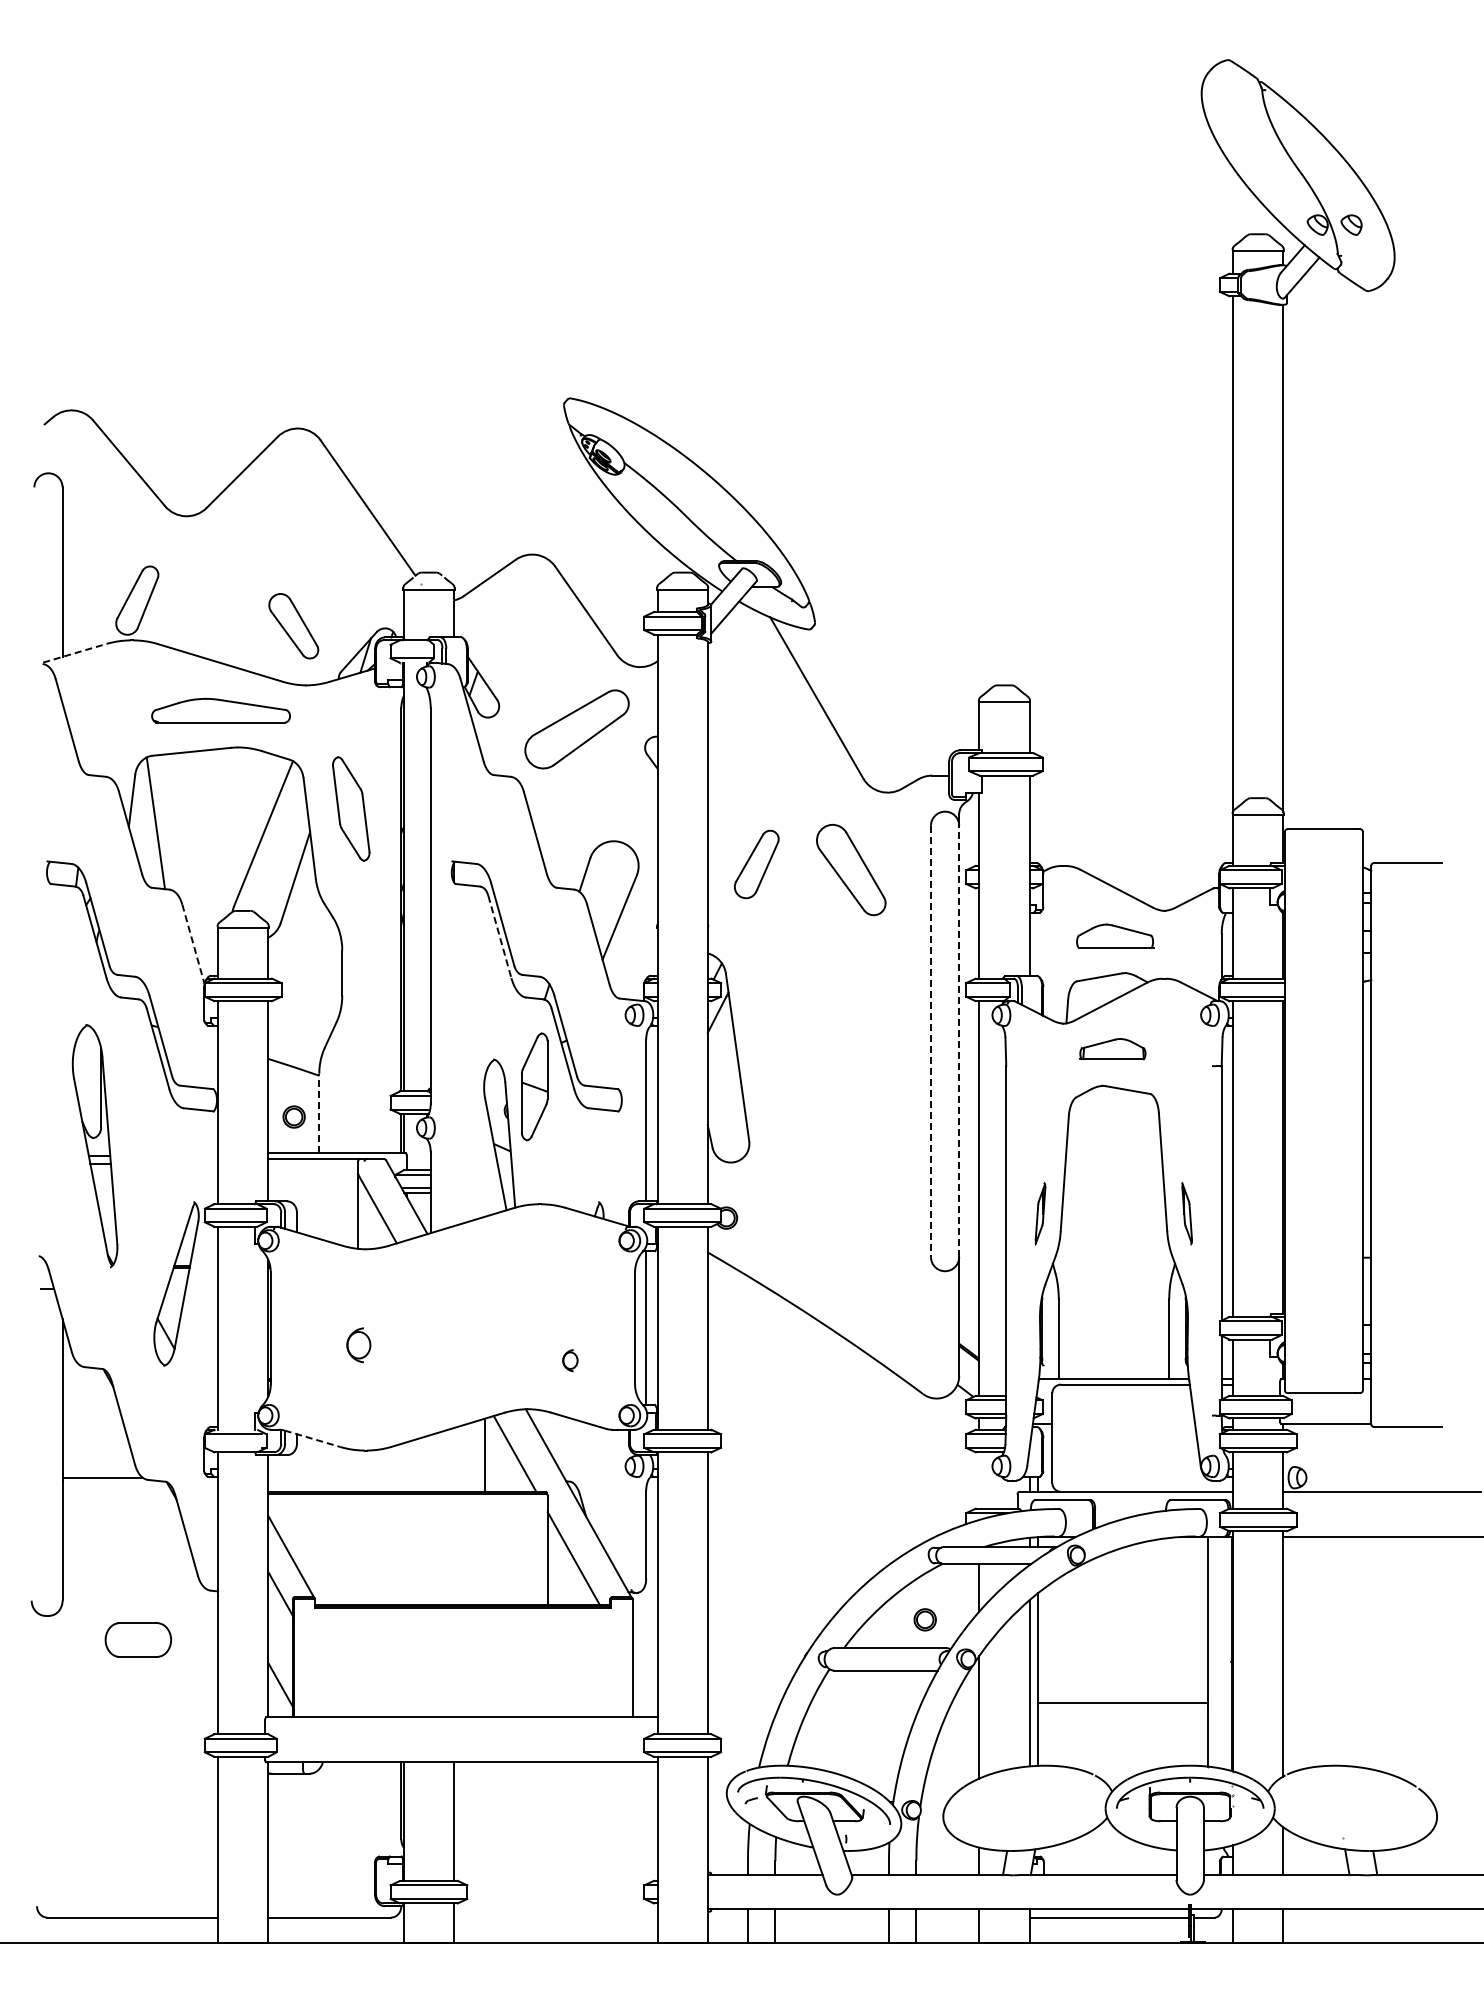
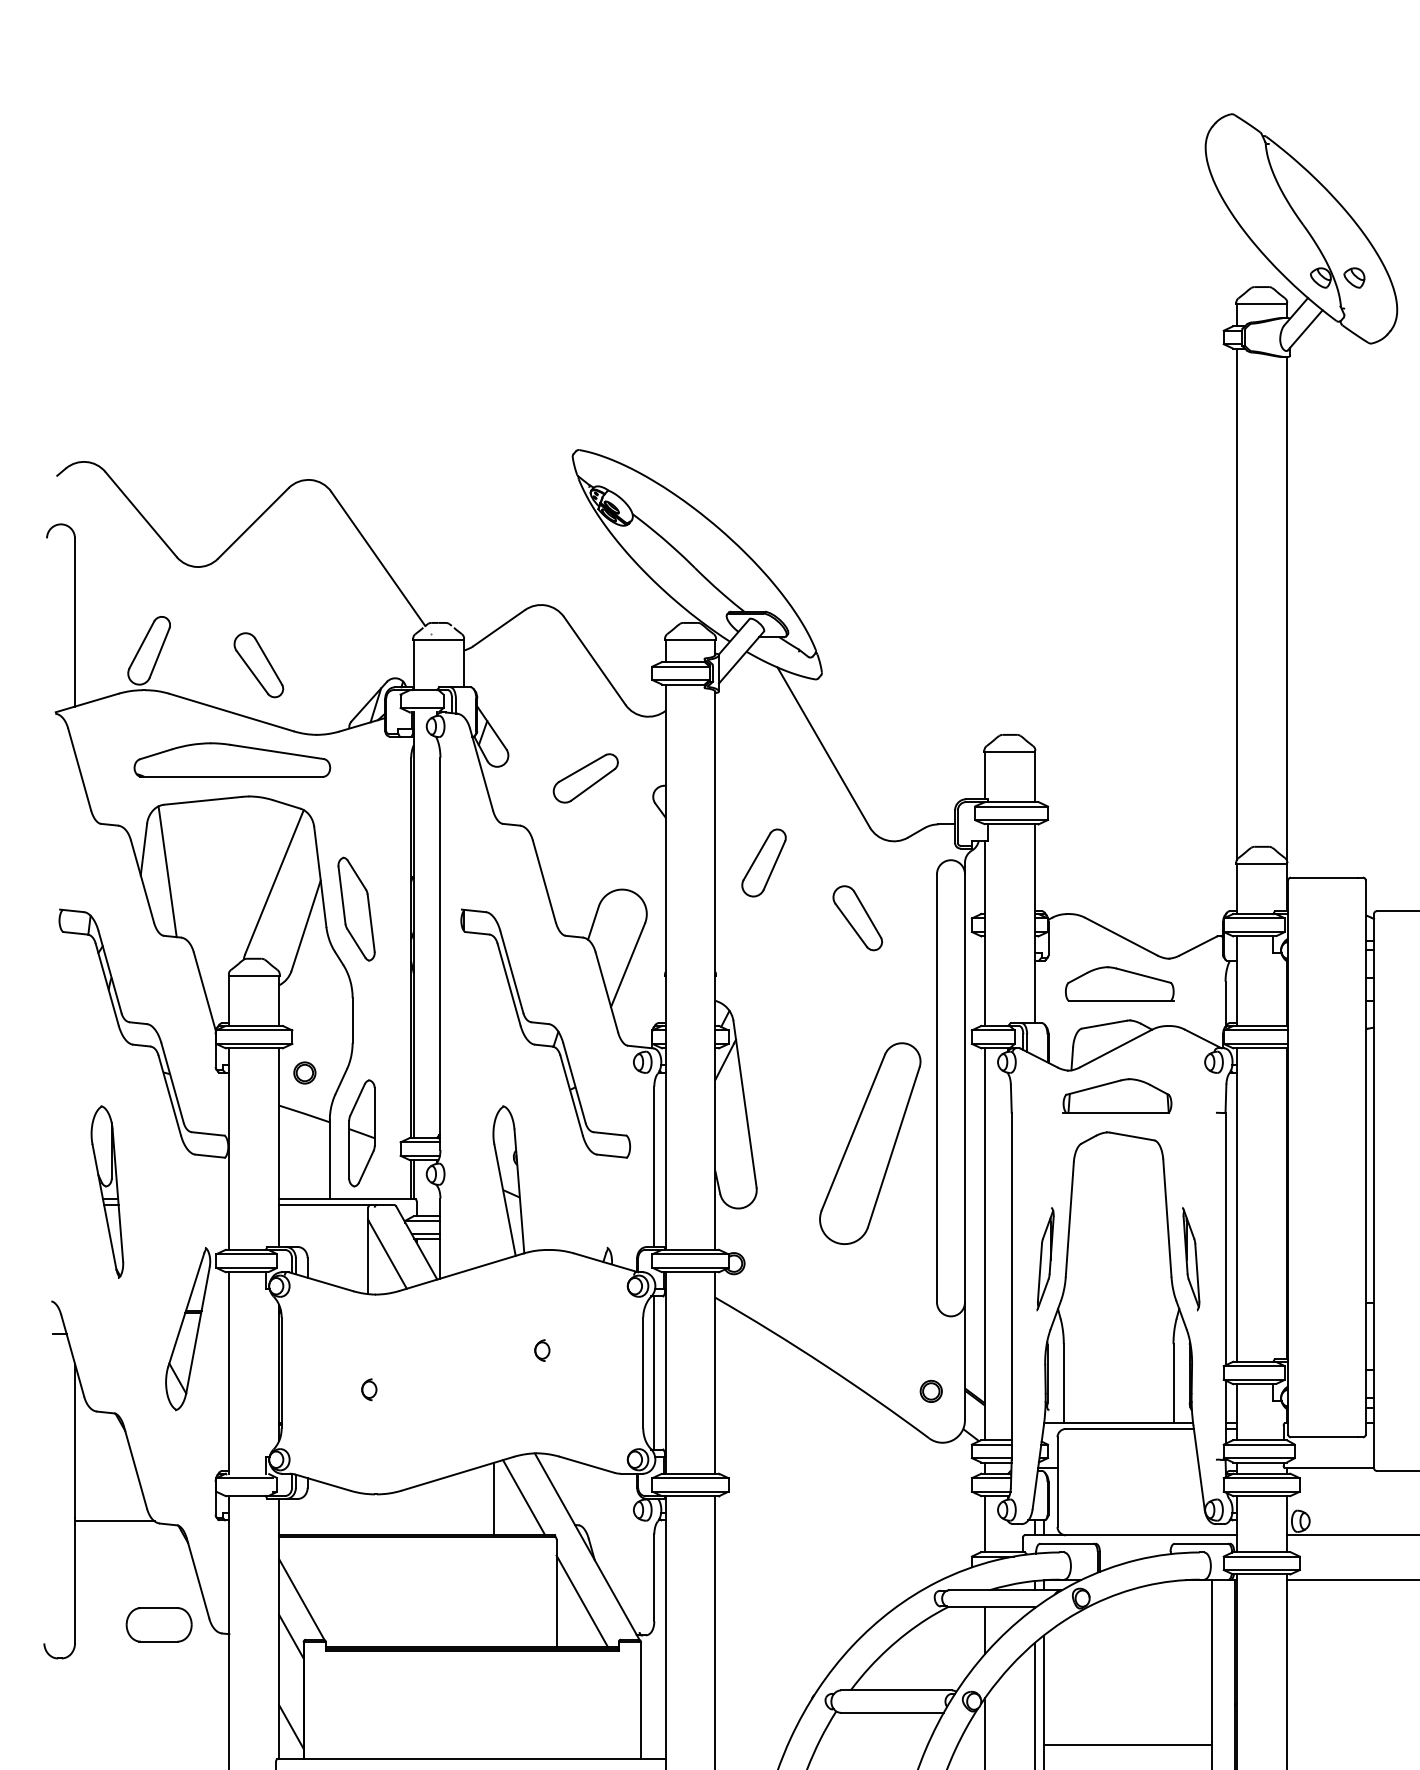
part: (293, 626) -> (258, 665), moved
line: (75, 653) -> (87, 703), dashed -> solid
part: (220, 710) -> (231, 759), size x1.43
part: (577, 728) -> (586, 777), size x0.62
part: (351, 808) -> (356, 908), moved
part: (756, 864) -> (763, 863), moved
part: (850, 870) -> (857, 918), size x0.71
part: (1114, 936) -> (1119, 984), size x1.43
line: (499, 937) -> (508, 985), dashed -> solid
line: (193, 944) -> (204, 992), dashed -> solid
line: (930, 1041) -> (936, 1088), dashed -> solid
line: (959, 1041) -> (965, 1088), dashed -> solid
part: (1112, 1048) -> (1117, 1095), size x1.67
part: (534, 1086) -> (361, 1133), moved
part: (863, 1097) -> (870, 1143), added
line: (319, 1113) -> (330, 1159), dashed -> solid
part: (293, 1116) -> (304, 1072), moved
part: (95, 1145) -> (107, 1191), size x0.71
part: (1040, 1213) -> (1045, 1259), size x1.67
part: (1186, 1213) -> (1190, 1259), size x1.67
part: (359, 1344) -> (369, 1389), size x0.62
part: (570, 1360) -> (542, 1350), moved
line: (313, 1438) -> (324, 1482), dashed -> solid
line: (979, 1480) -> (985, 1524), added
part: (924, 1619) -> (930, 1391), moved
part: (137, 1639) -> (158, 1624), moved

